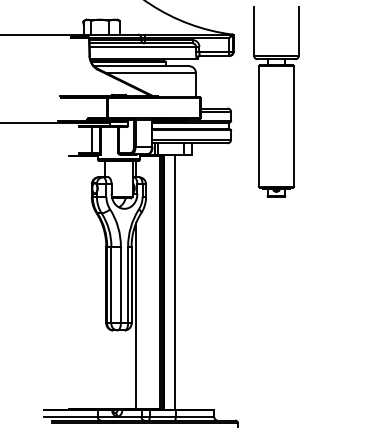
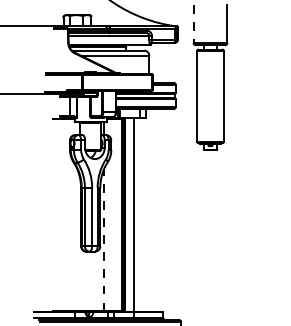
line: (254, 31) -> (193, 24), solid -> dashed
line: (136, 315) -> (104, 240), solid -> dashed

